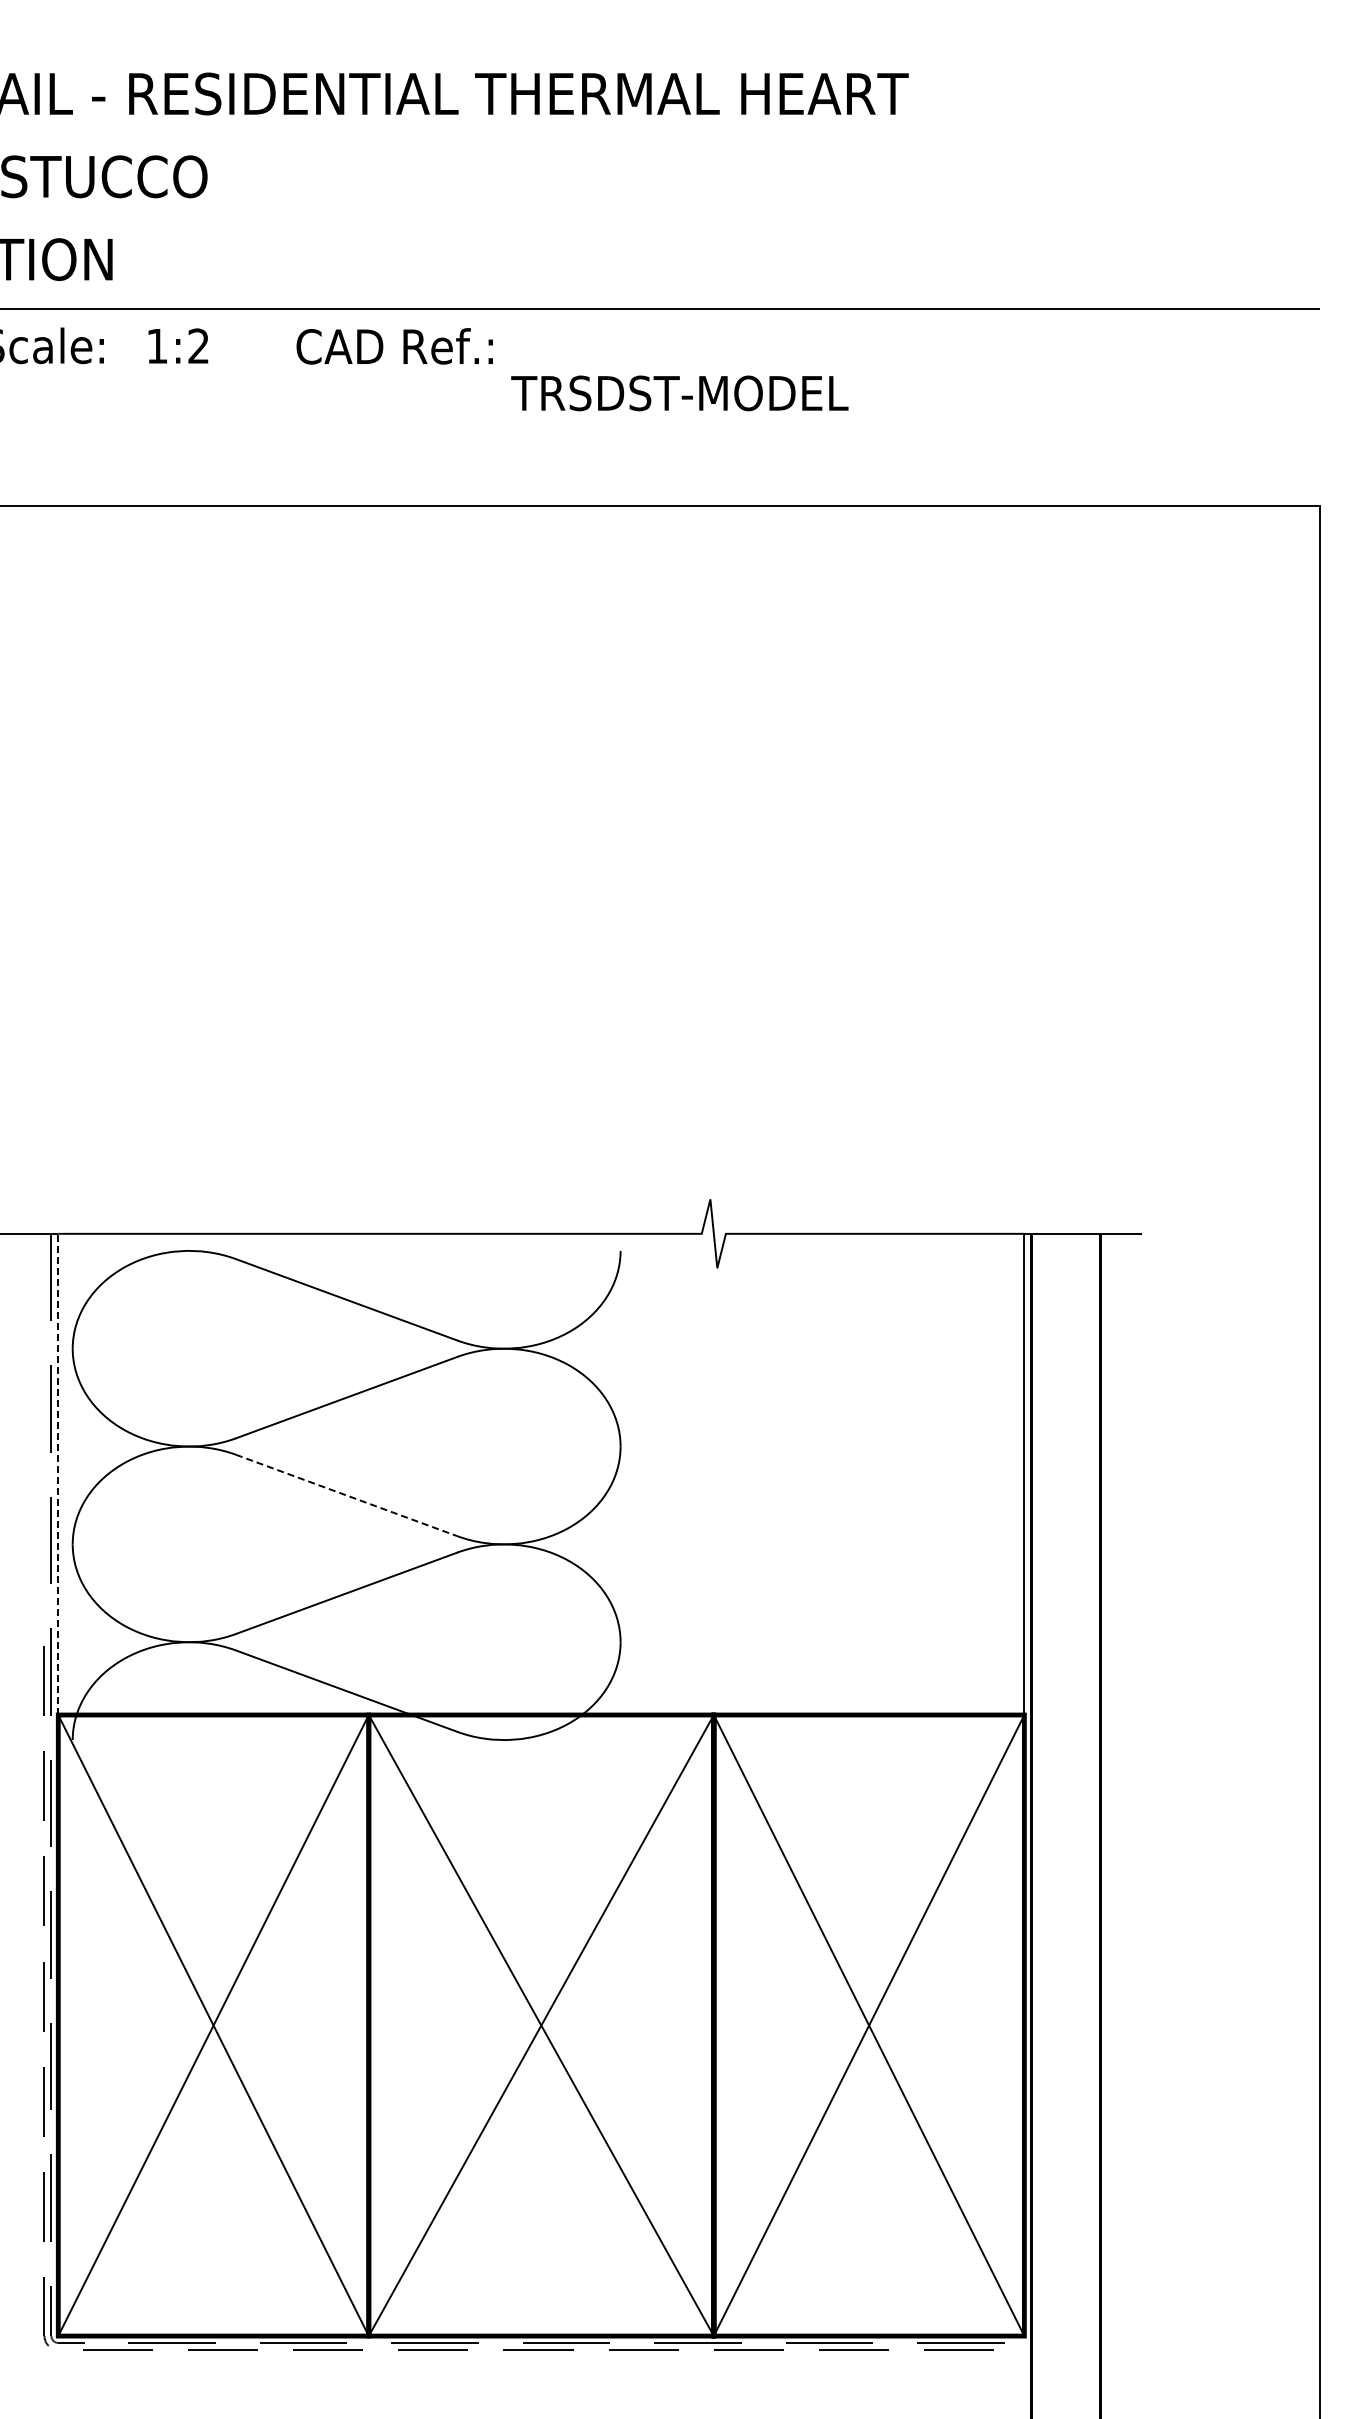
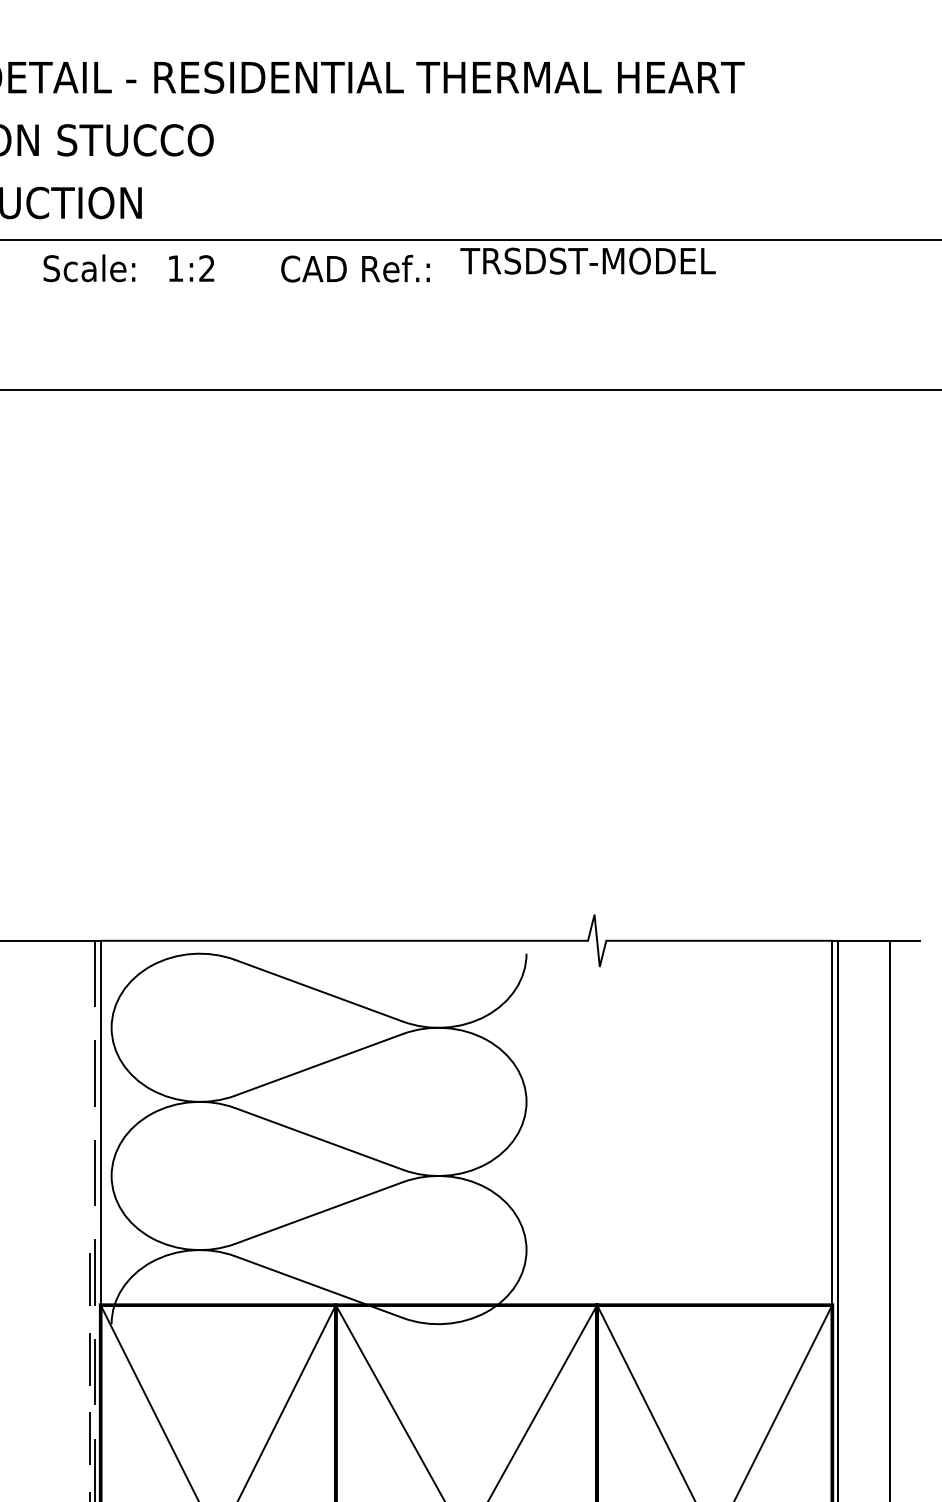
text: (679, 393) -> (587, 261), moved
line: (58, 1474) -> (100, 1123), dashed -> solid
line: (346, 1495) -> (318, 1138), dashed -> solid

